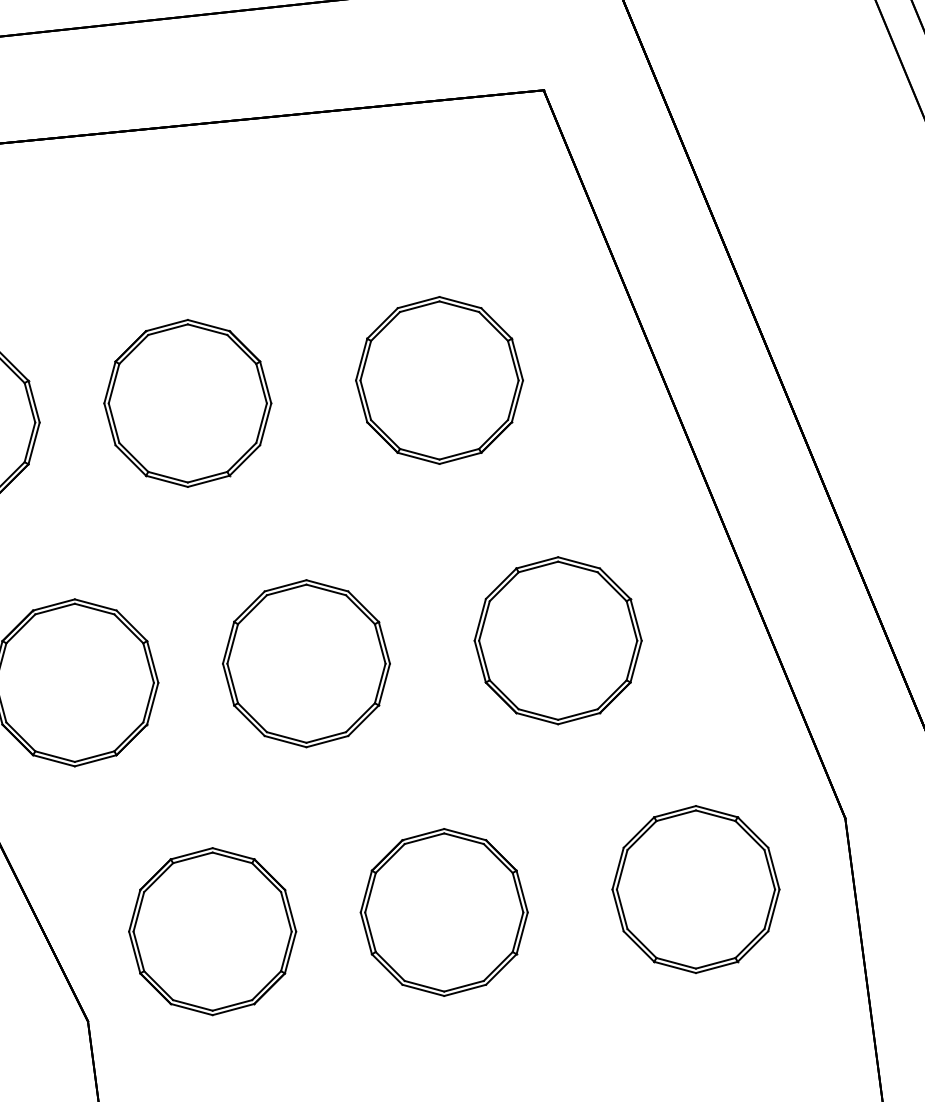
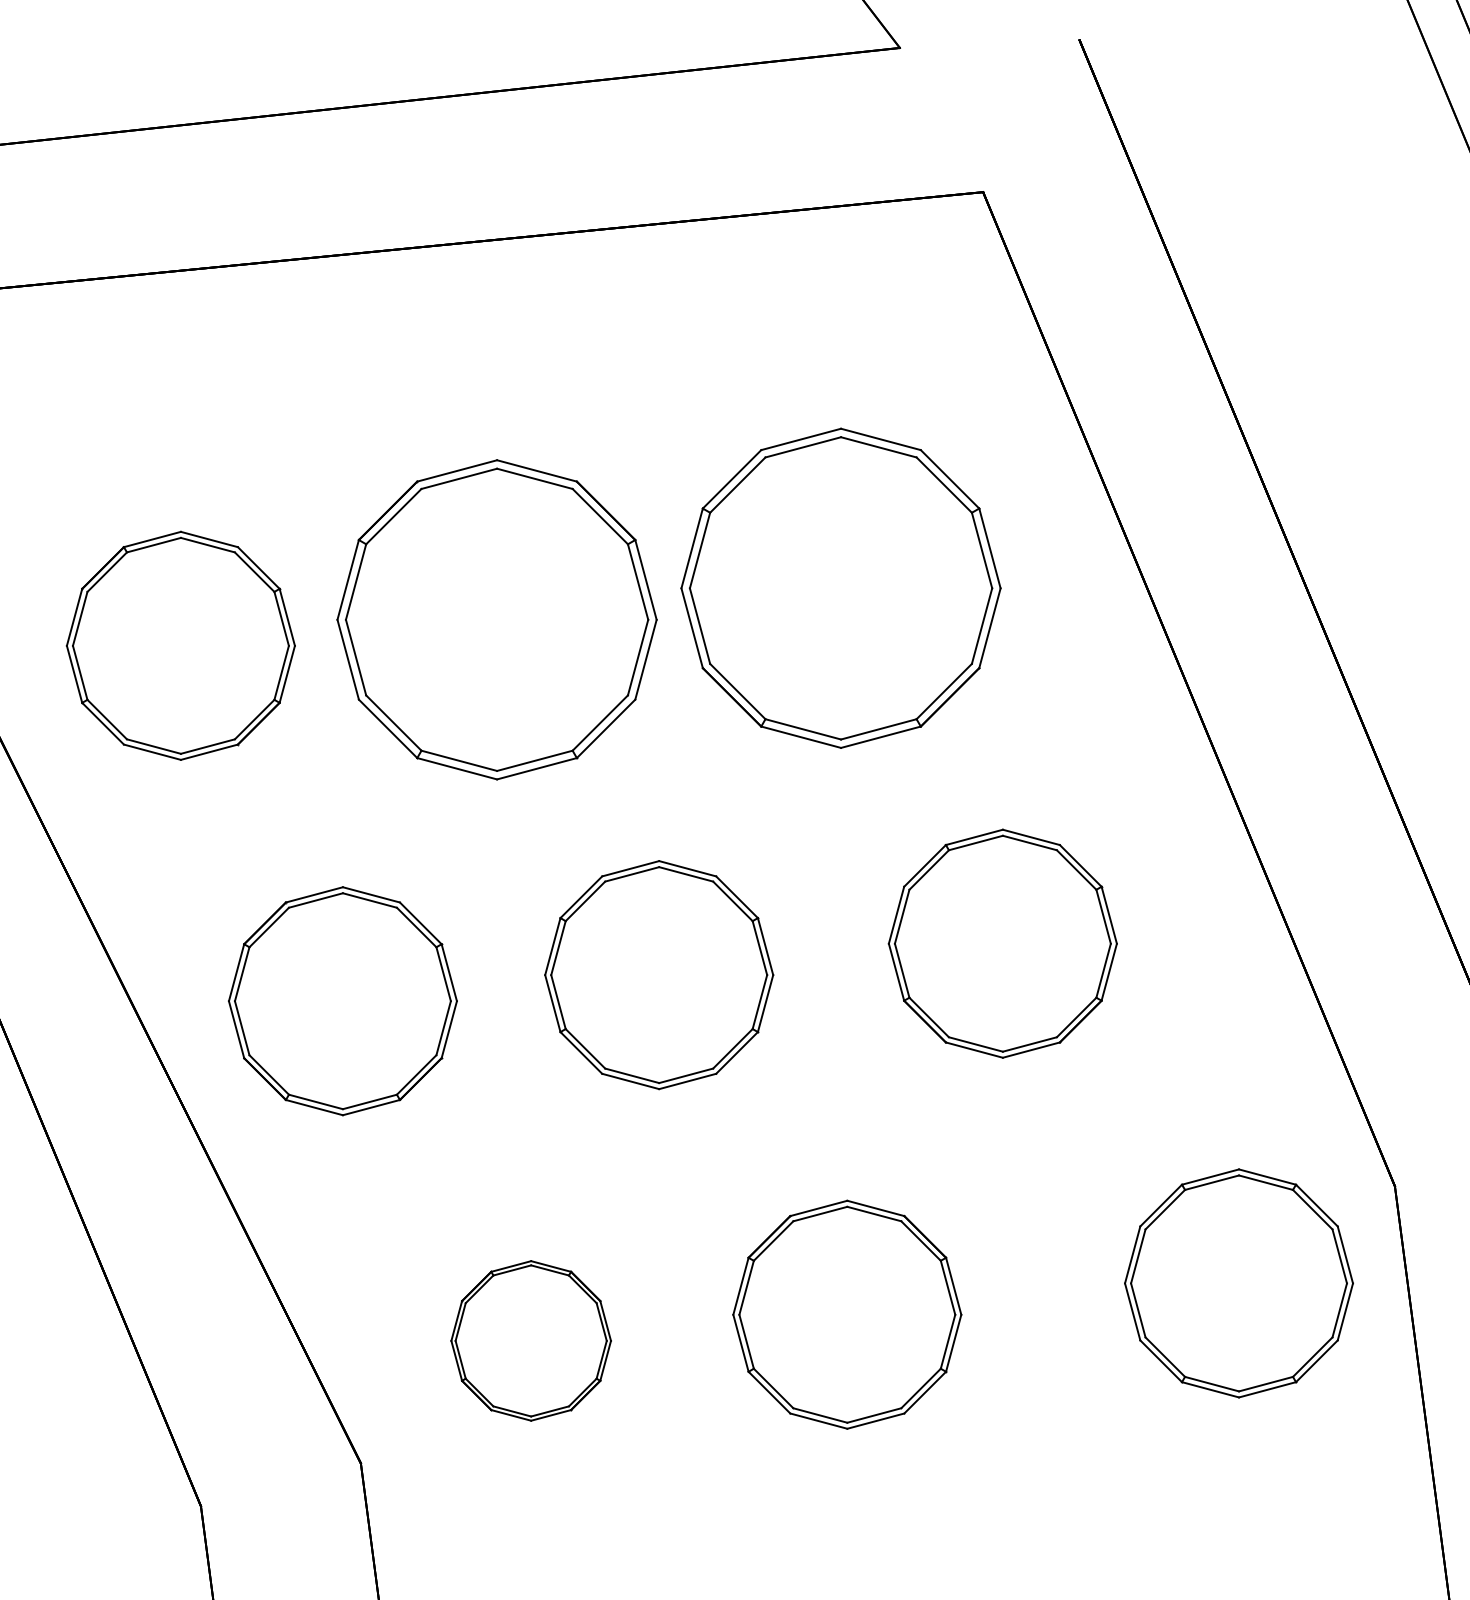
part: (439, 380) -> (840, 588), size x1.4
part: (188, 403) -> (497, 619), size x1.4
part: (695, 889) -> (1238, 1283), moved
part: (212, 931) -> (531, 1340), size x0.7

